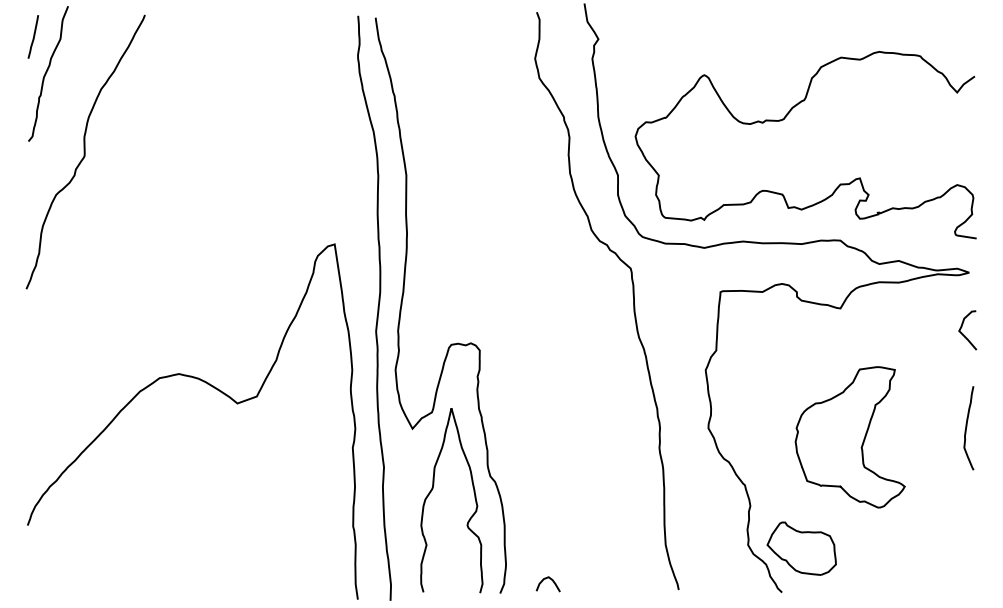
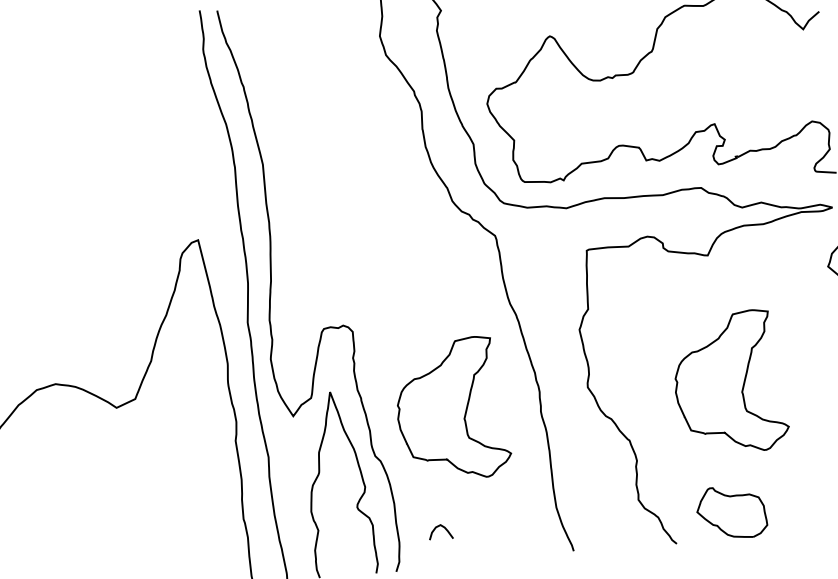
part: (570, 437) -> (451, 409), added
part: (801, 548) -> (731, 512), moved
curve: (545, 579) -> (437, 527), moved

